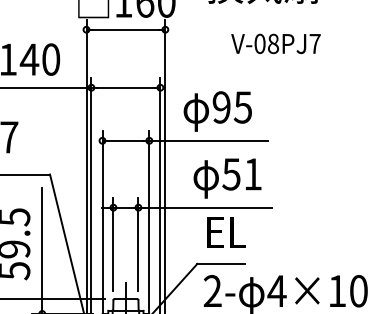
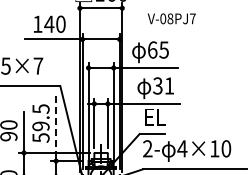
text: (275, 43) -> (171, 18), moved
text: (221, 106) -> (152, 49), 95 -> 65
text: (230, 173) -> (157, 85), 51 -> 31
line: (42, 247) -> (56, 125), solid -> dashed

